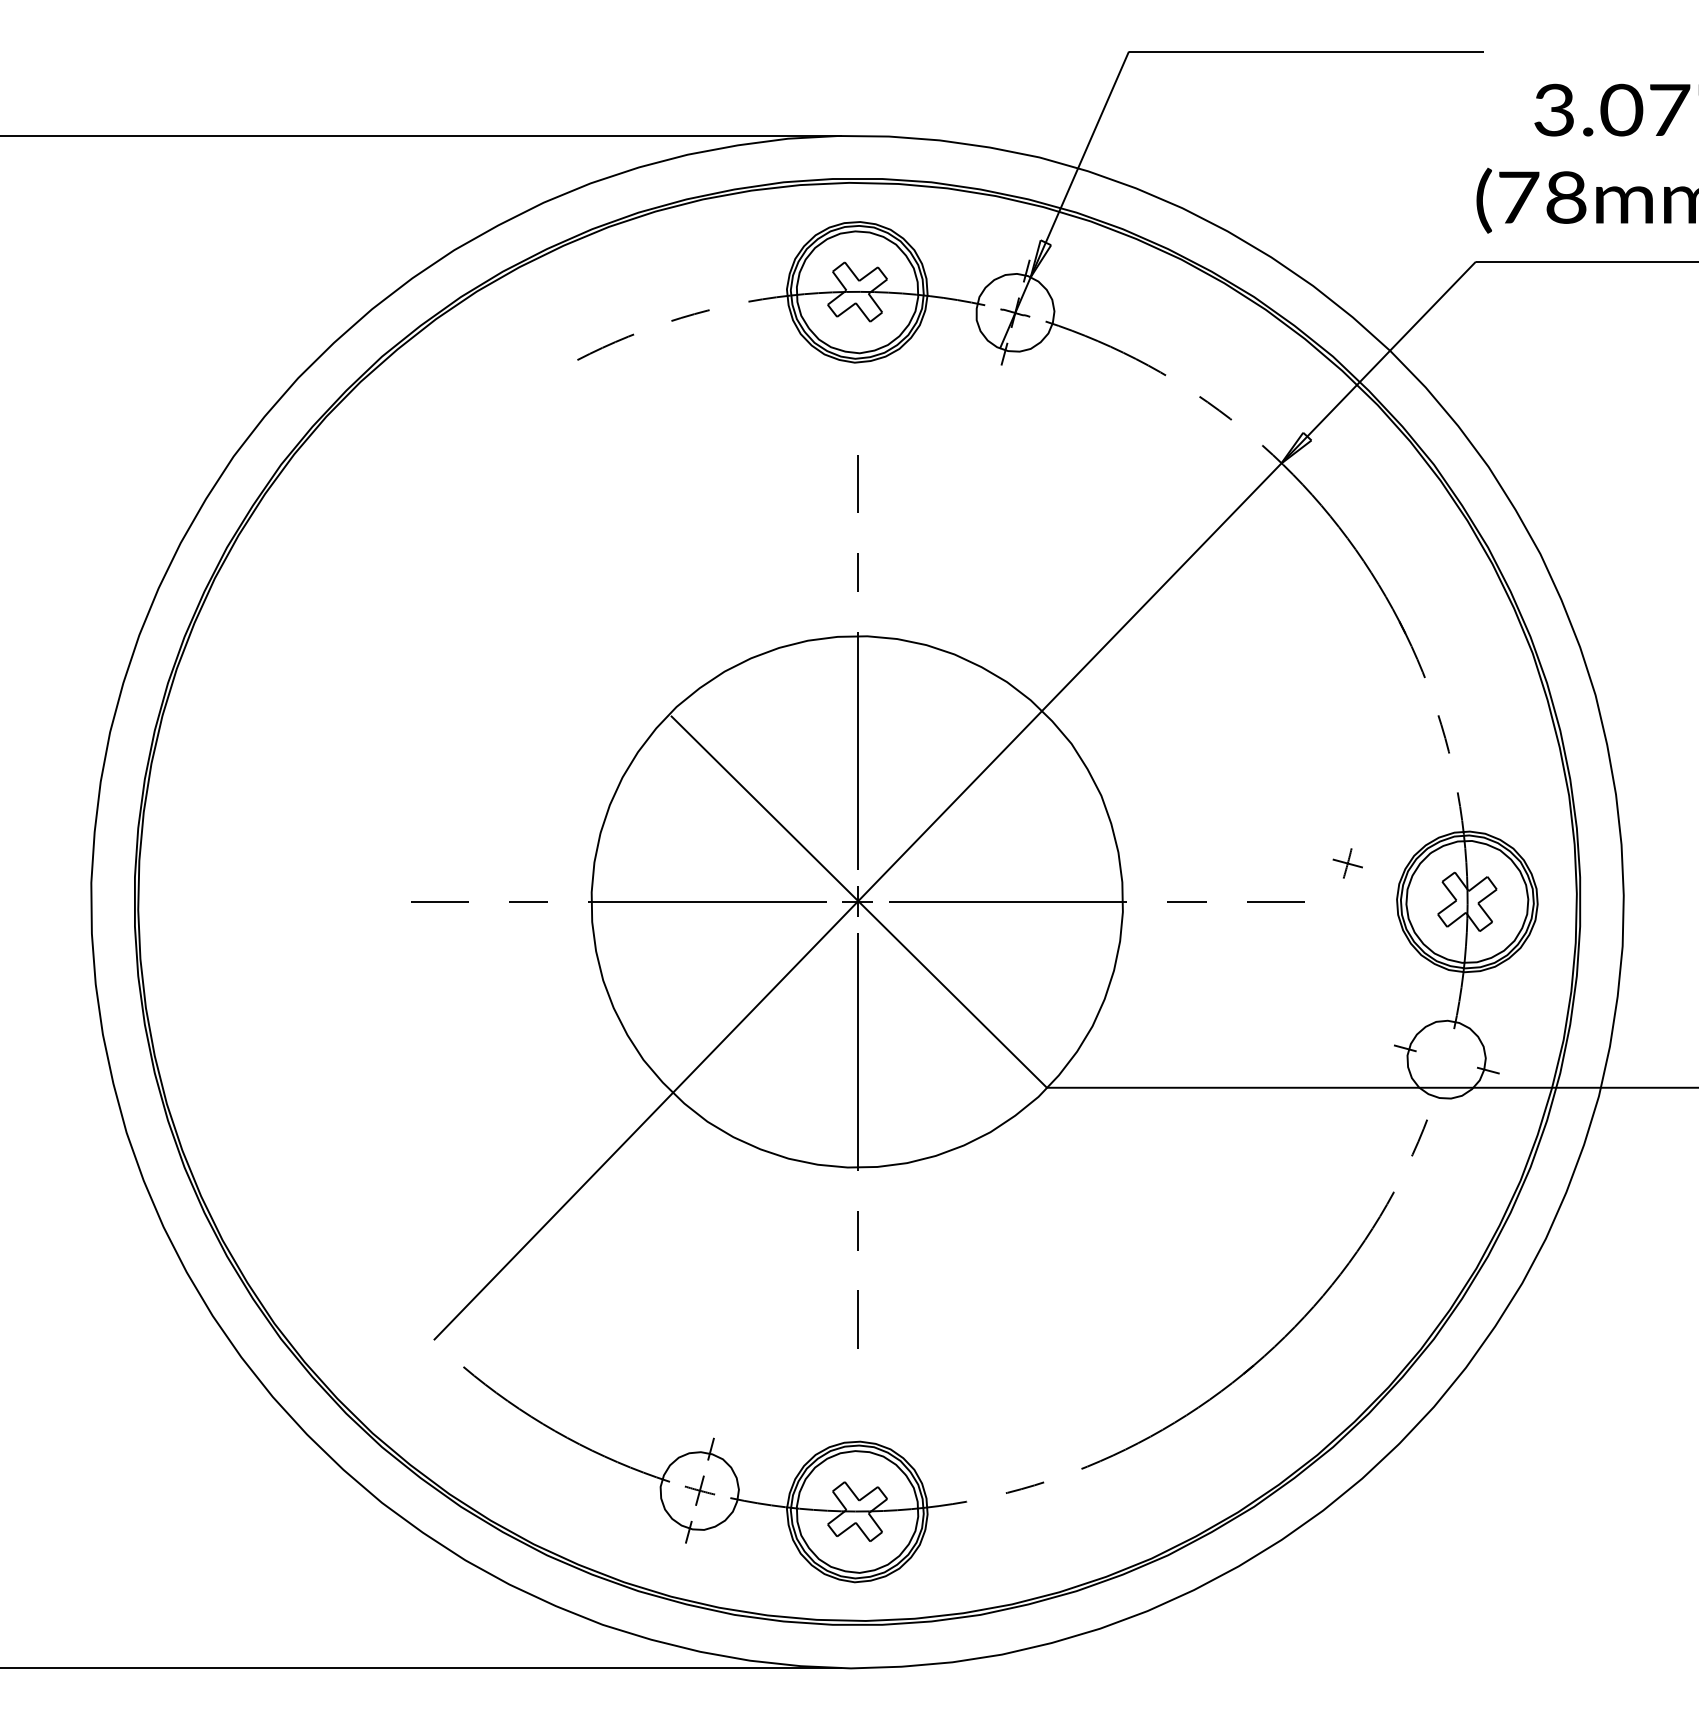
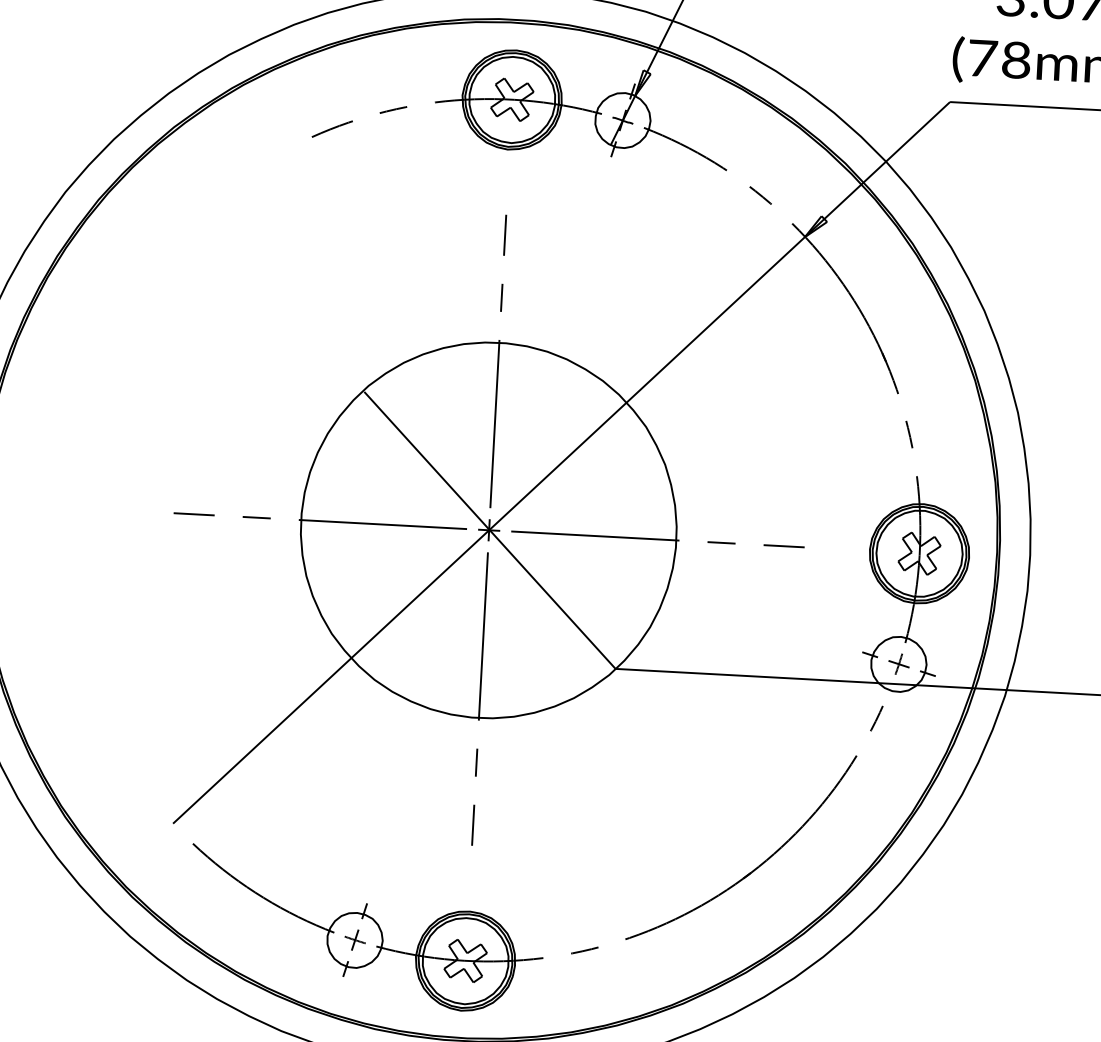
part: (1347, 863) -> (898, 664), moved

